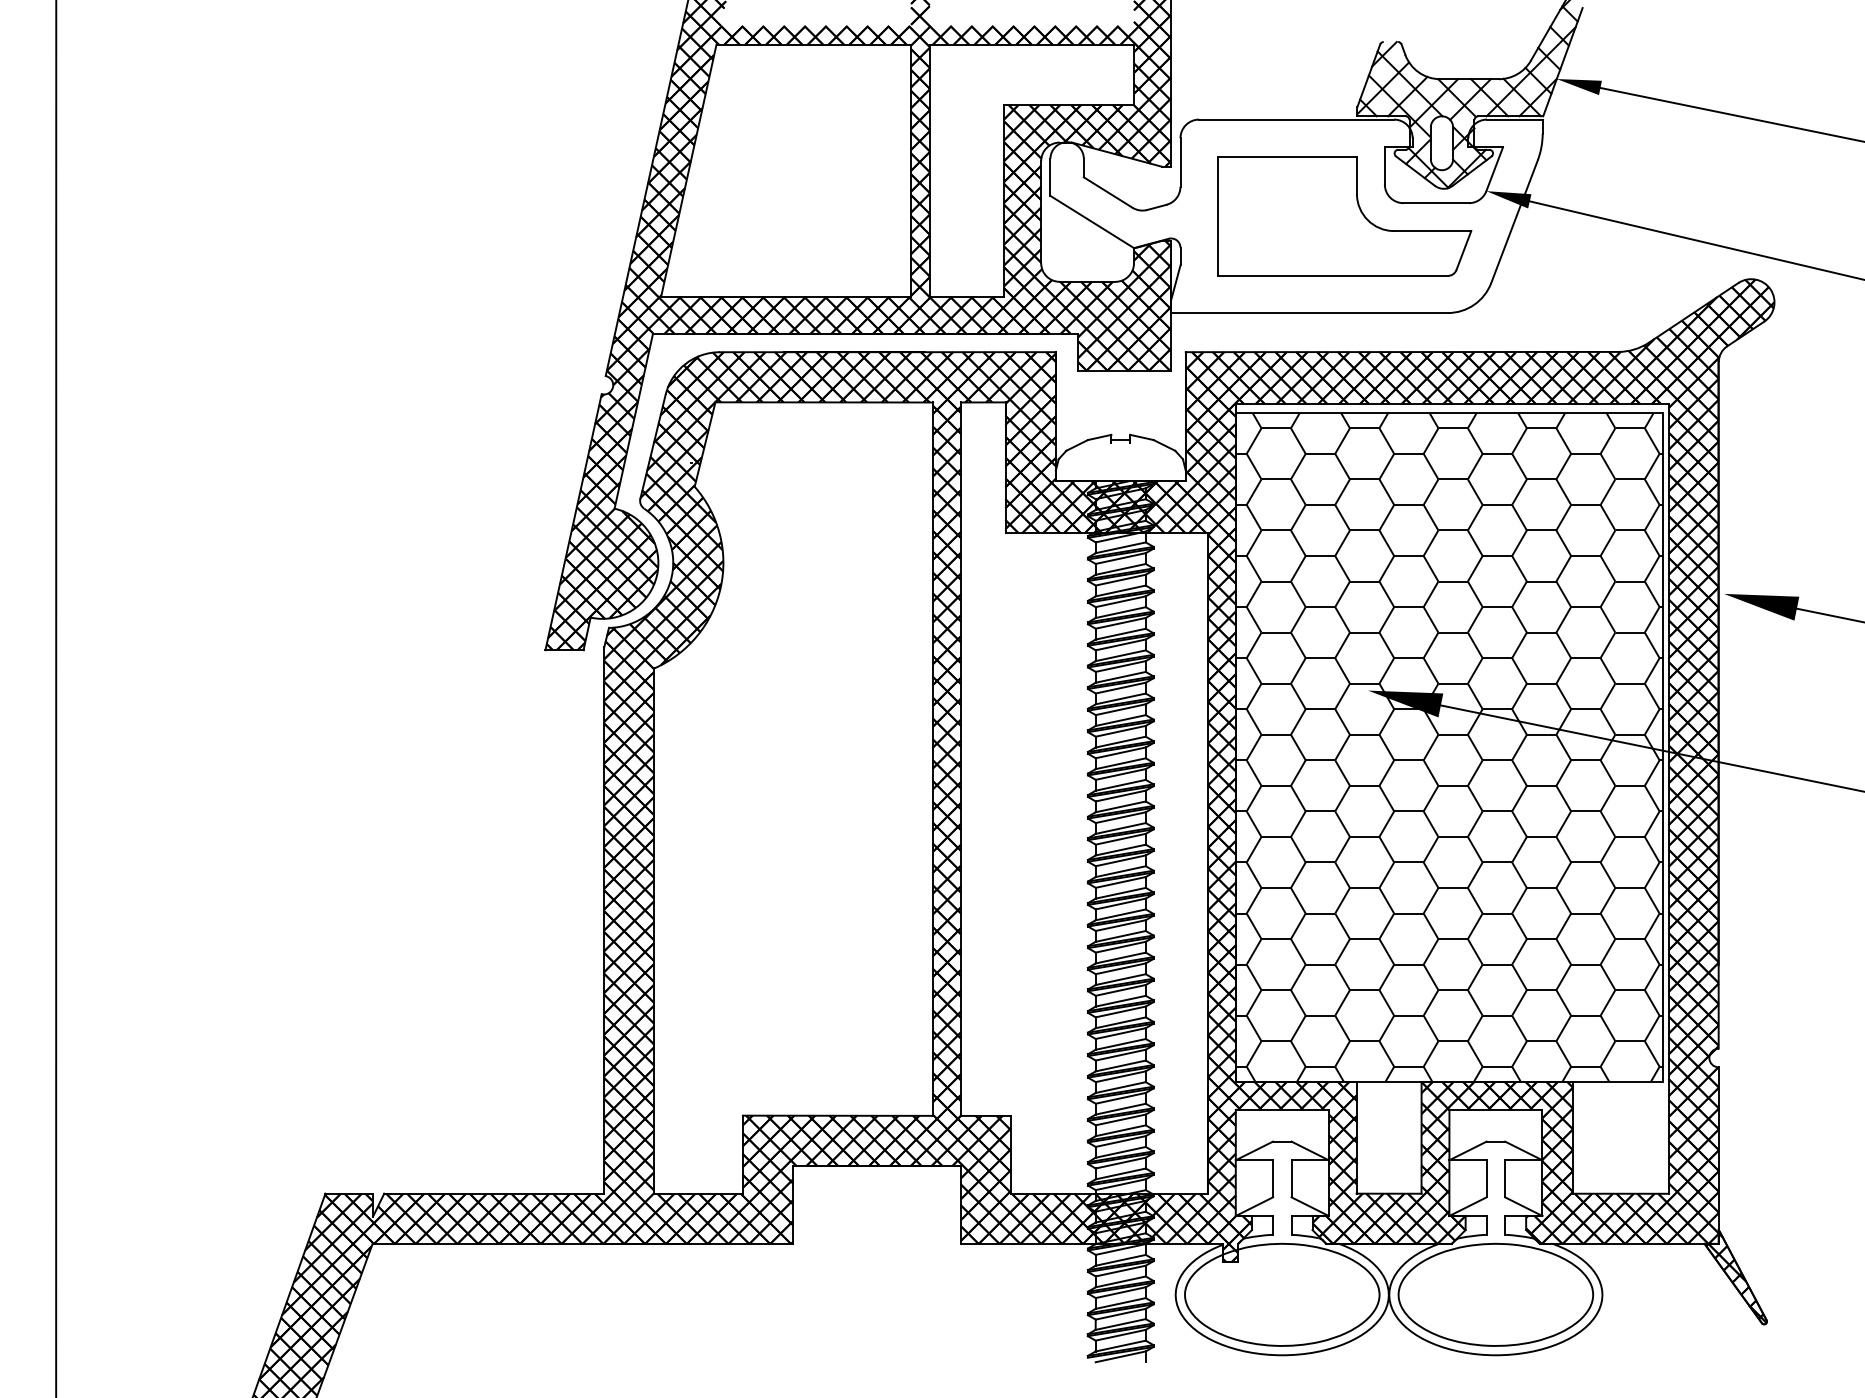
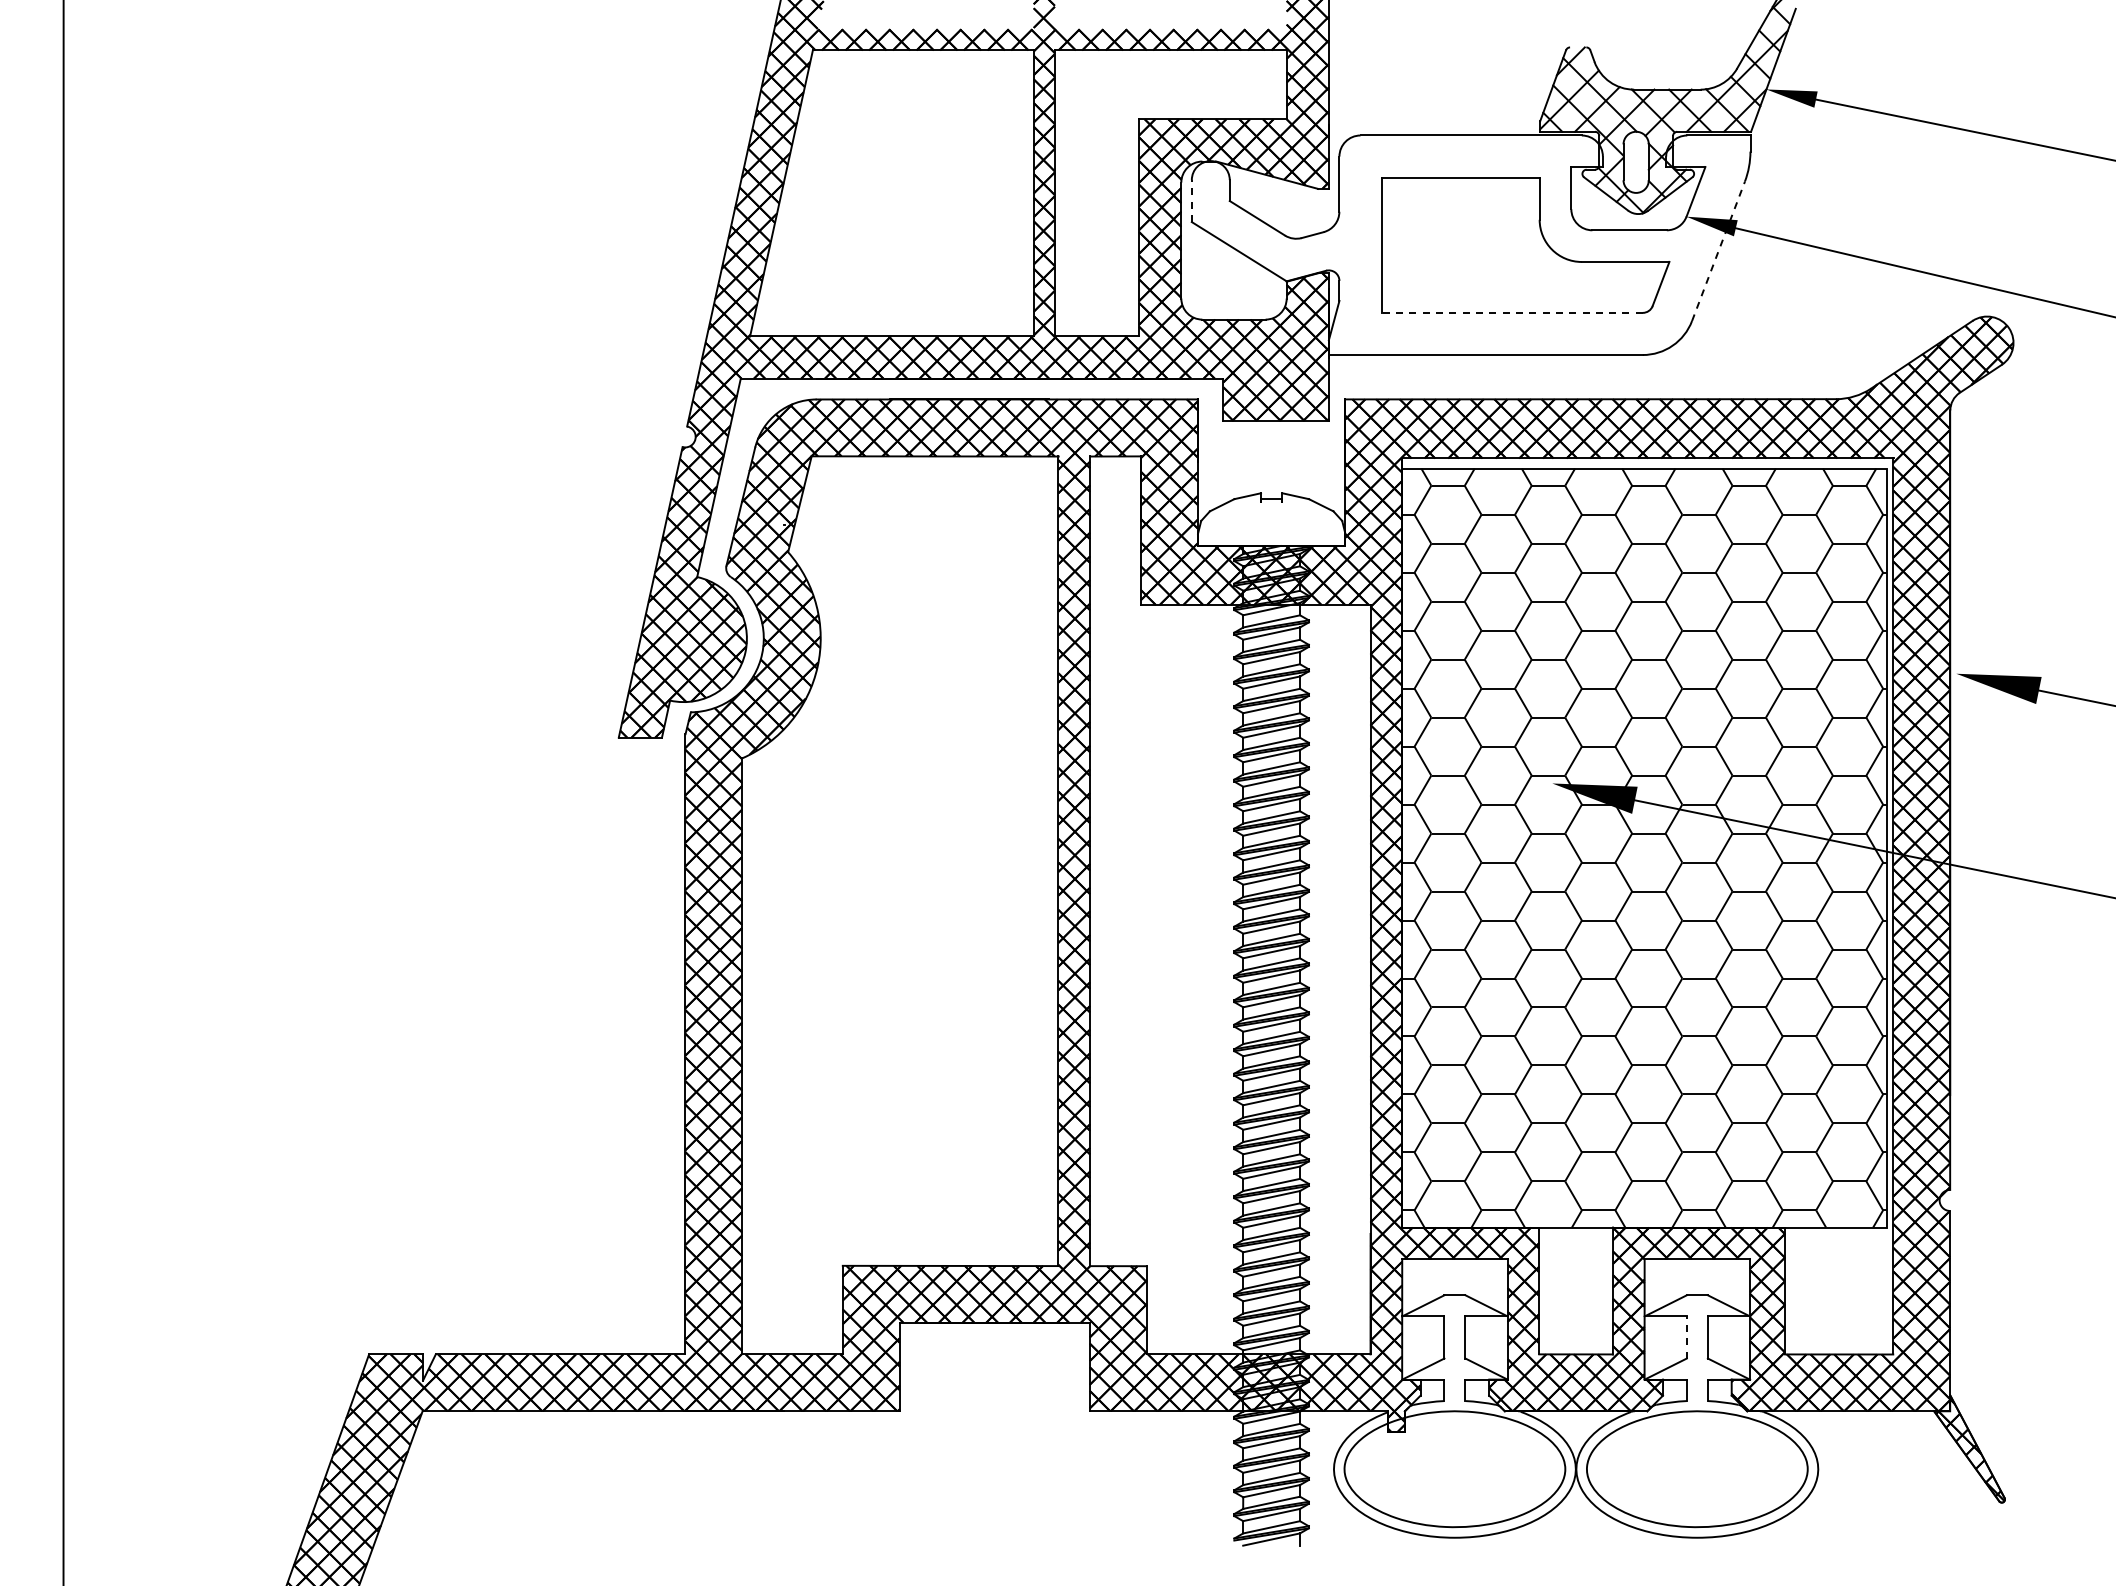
line: (1050, 177) -> (1191, 201), solid -> dashed
line: (1514, 221) -> (1718, 251), solid -> dashed
line: (1333, 275) -> (1512, 312), solid -> dashed
line: (1486, 1177) -> (1686, 1336), solid -> dashed

